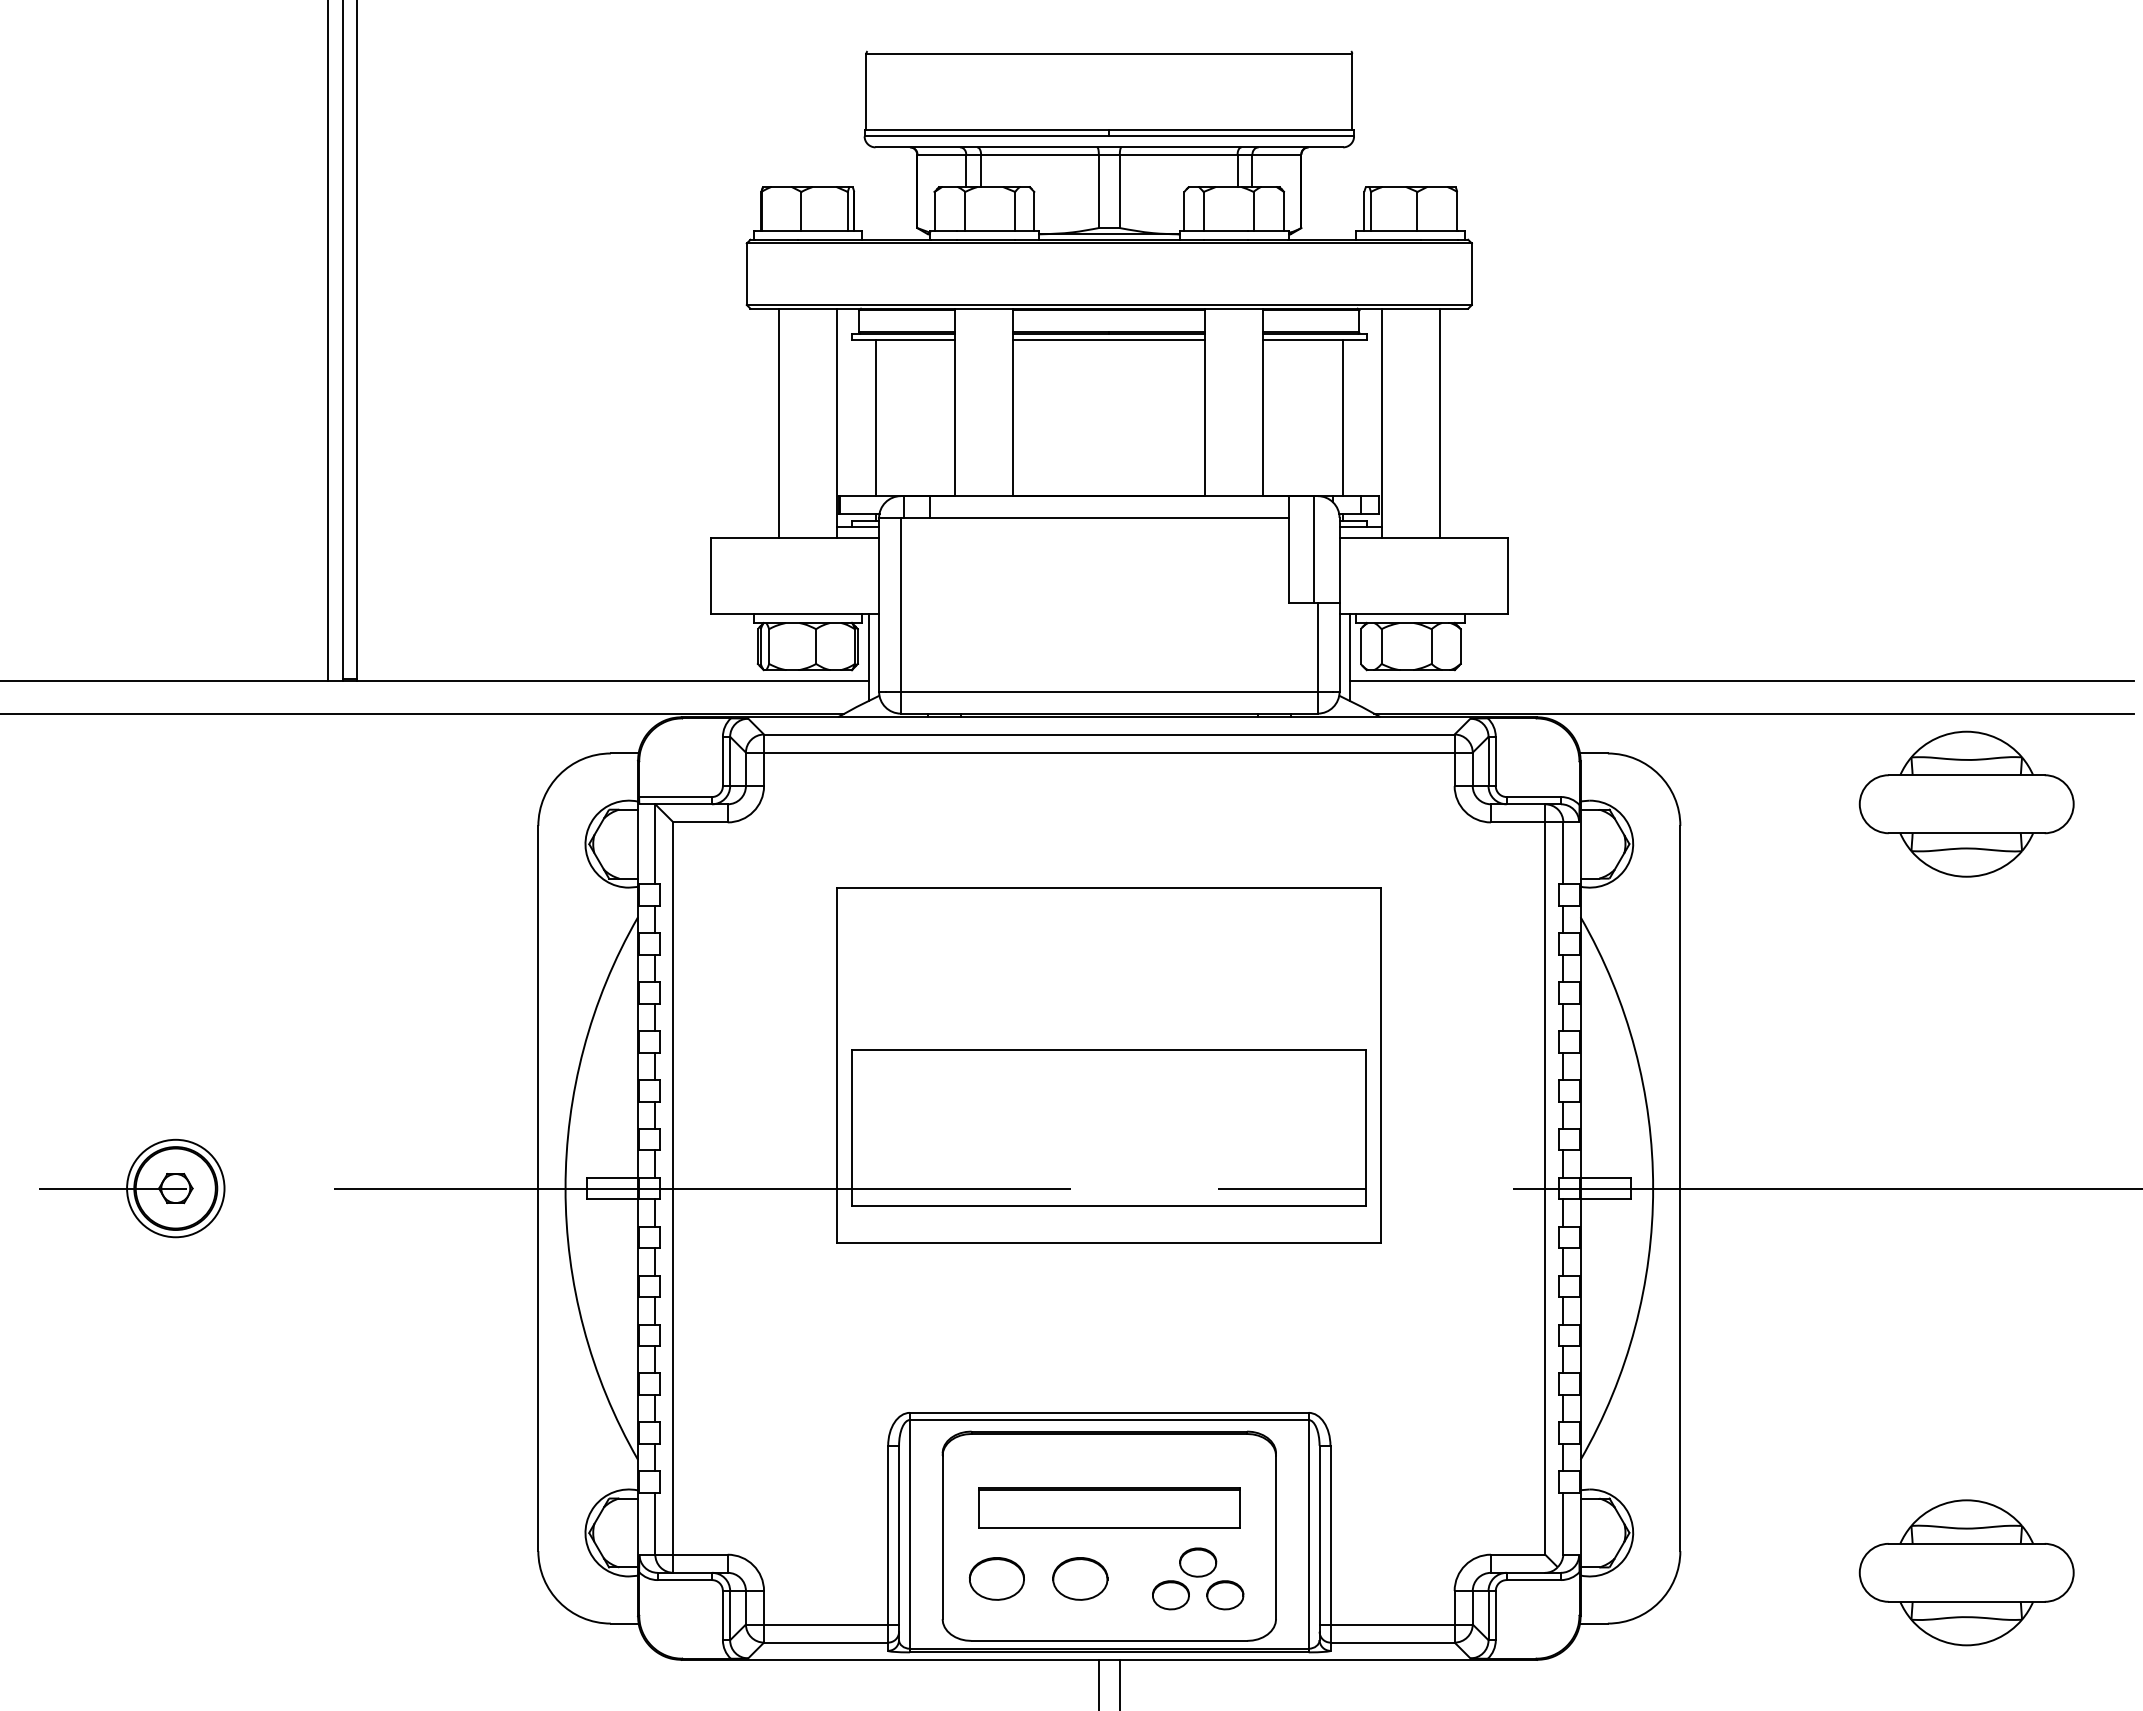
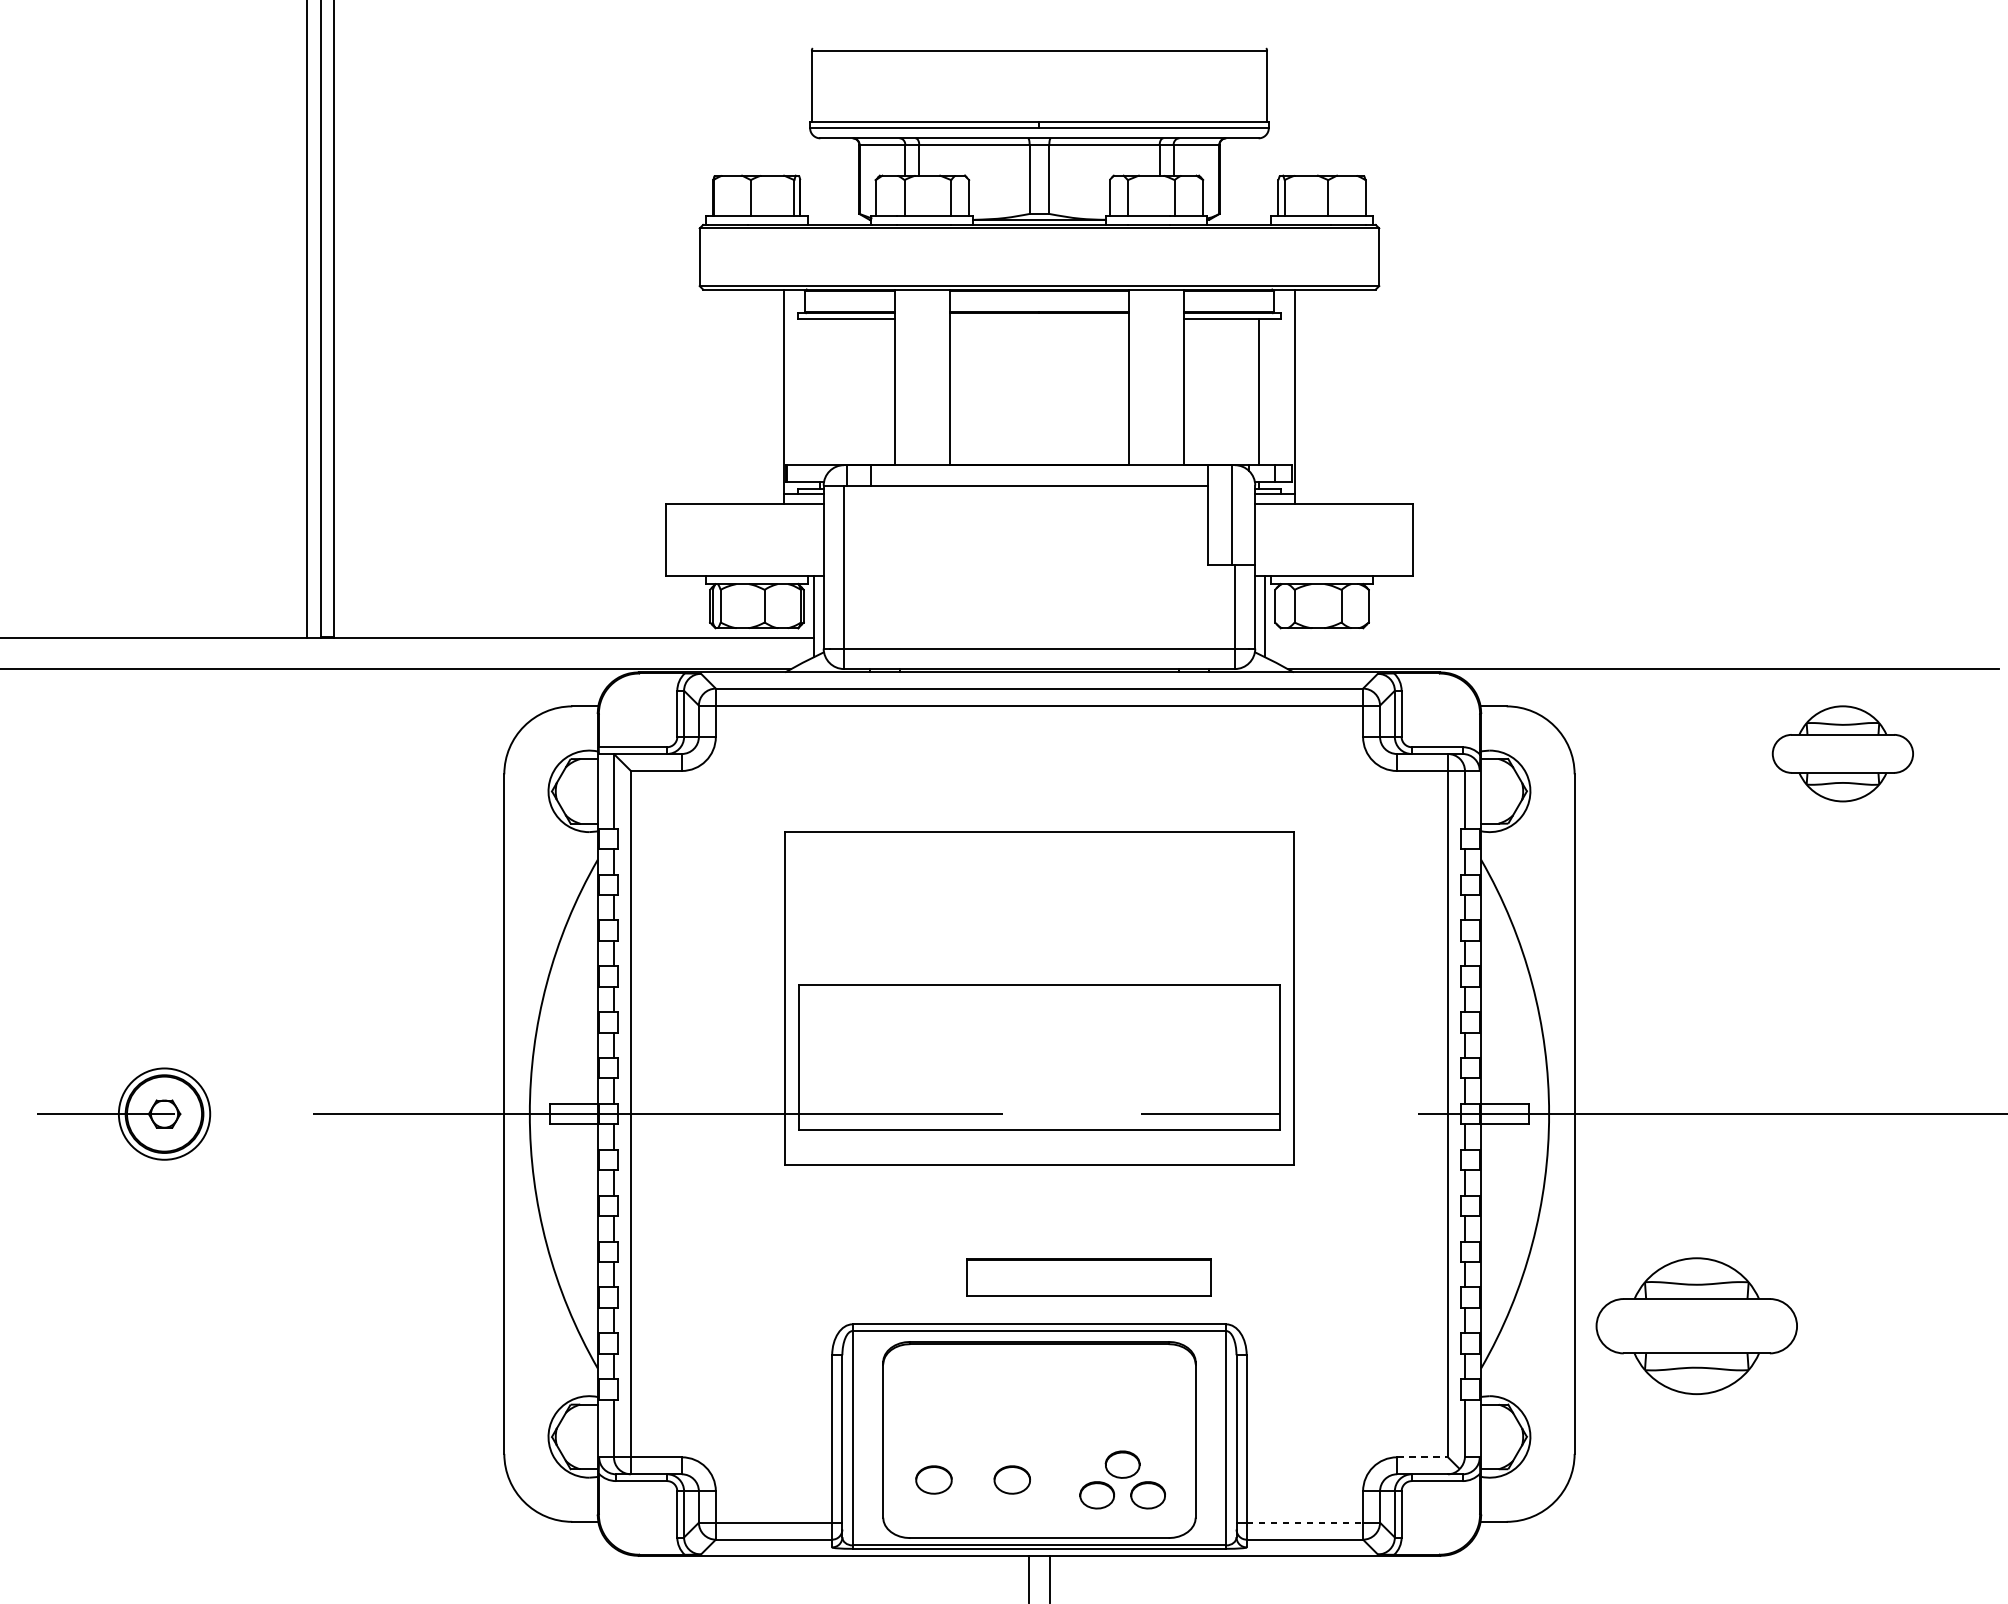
line: (1109, 339) -> (1039, 318), removed
line: (875, 417) -> (820, 391), removed
line: (778, 422) -> (729, 396), removed
line: (1439, 422) -> (1348, 396), removed
line: (1741, 680) -> (1631, 637), removed
part: (1966, 803) -> (1842, 753), size x0.7
part: (1109, 1507) -> (1089, 1277), moved
line: (1518, 1554) -> (1422, 1457), solid -> dashed
part: (1966, 1572) -> (1696, 1325), moved
part: (996, 1578) -> (933, 1479), size x0.7
part: (1080, 1578) -> (1012, 1479), size x0.7
line: (1393, 1624) -> (1305, 1522), solid -> dashed

